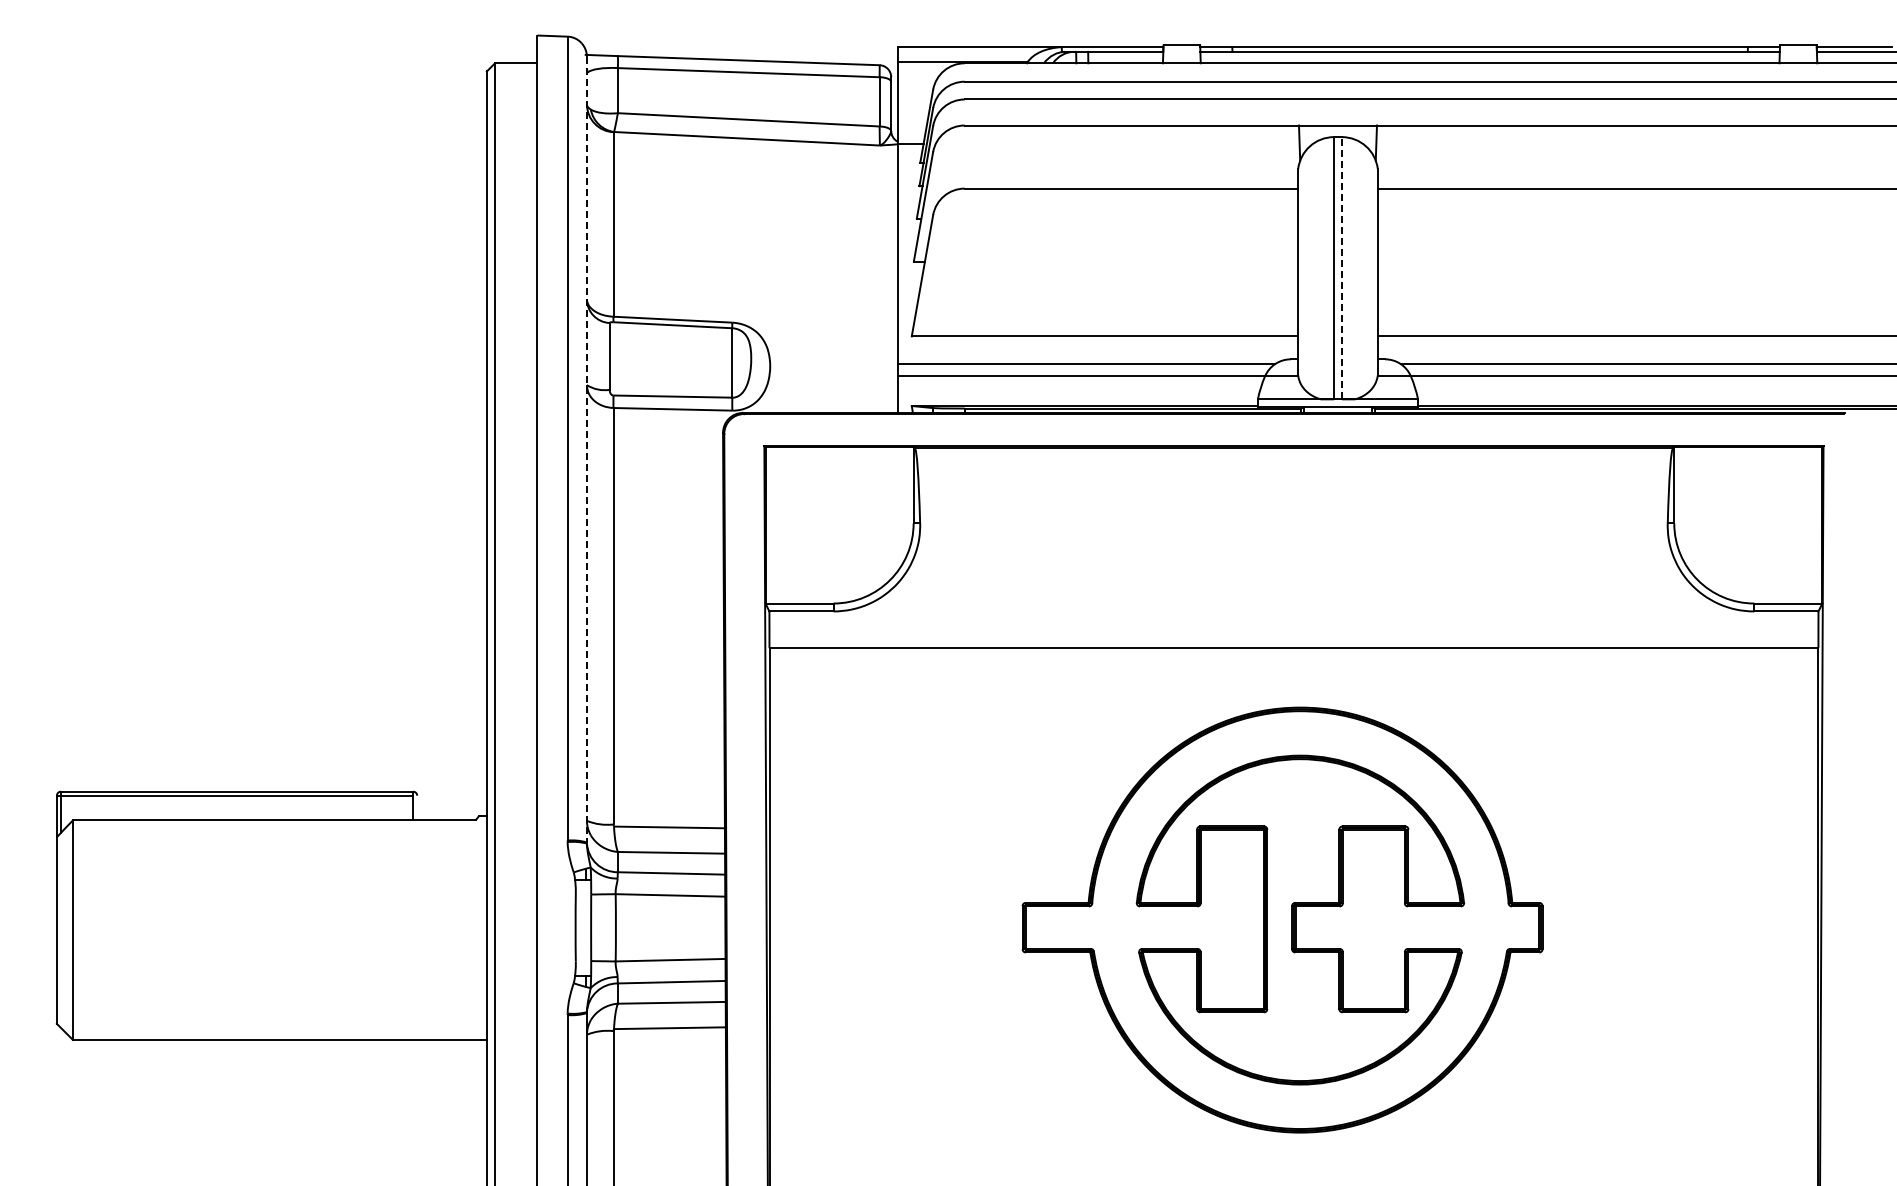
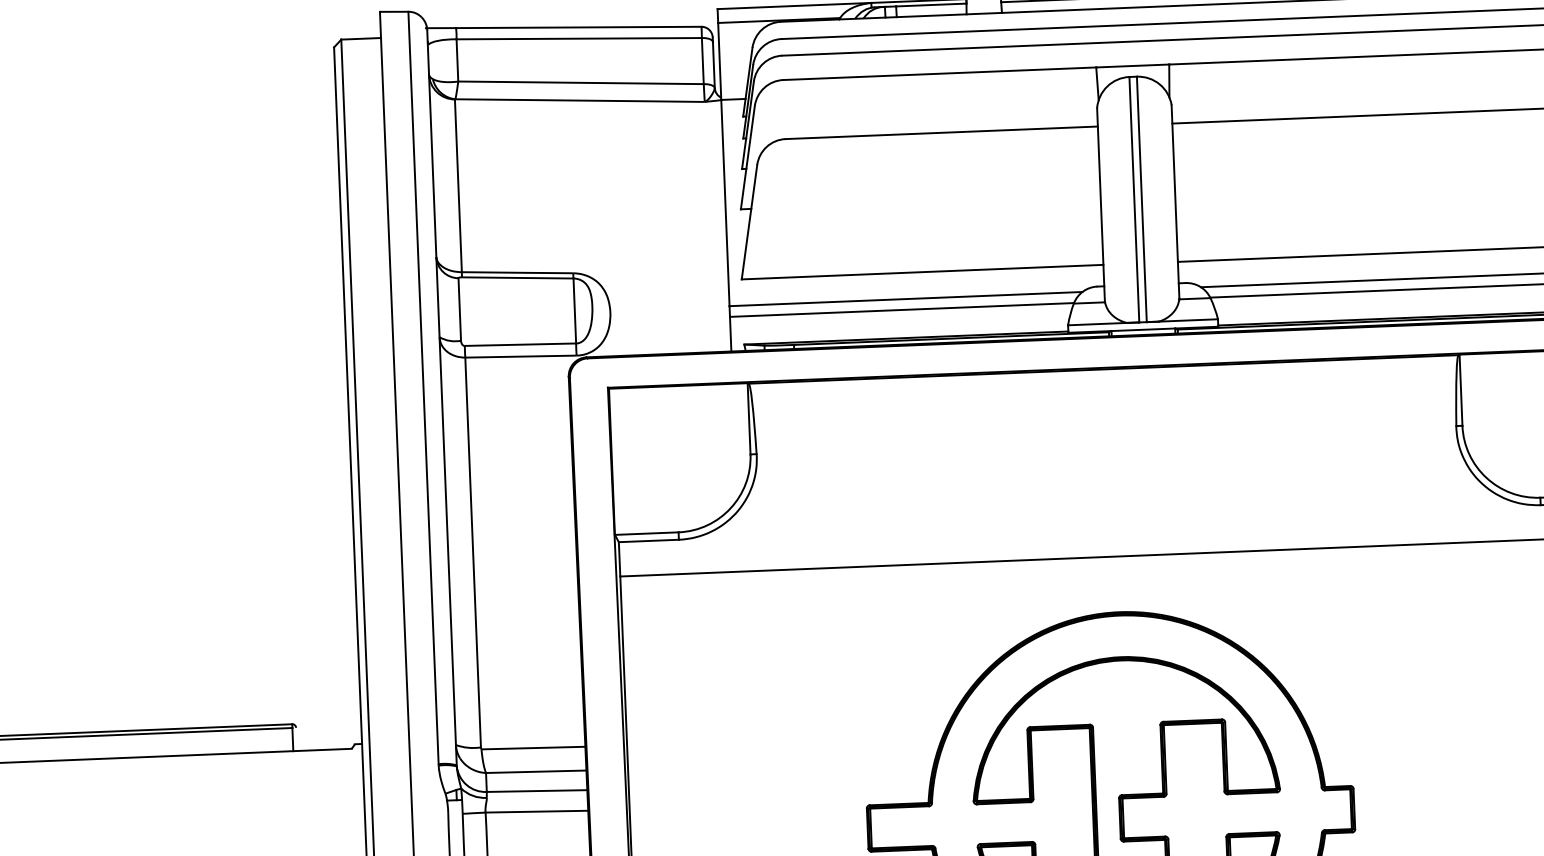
line: (1341, 267) -> (1141, 198), dashed -> solid
line: (586, 449) -> (441, 397), dashed -> solid

